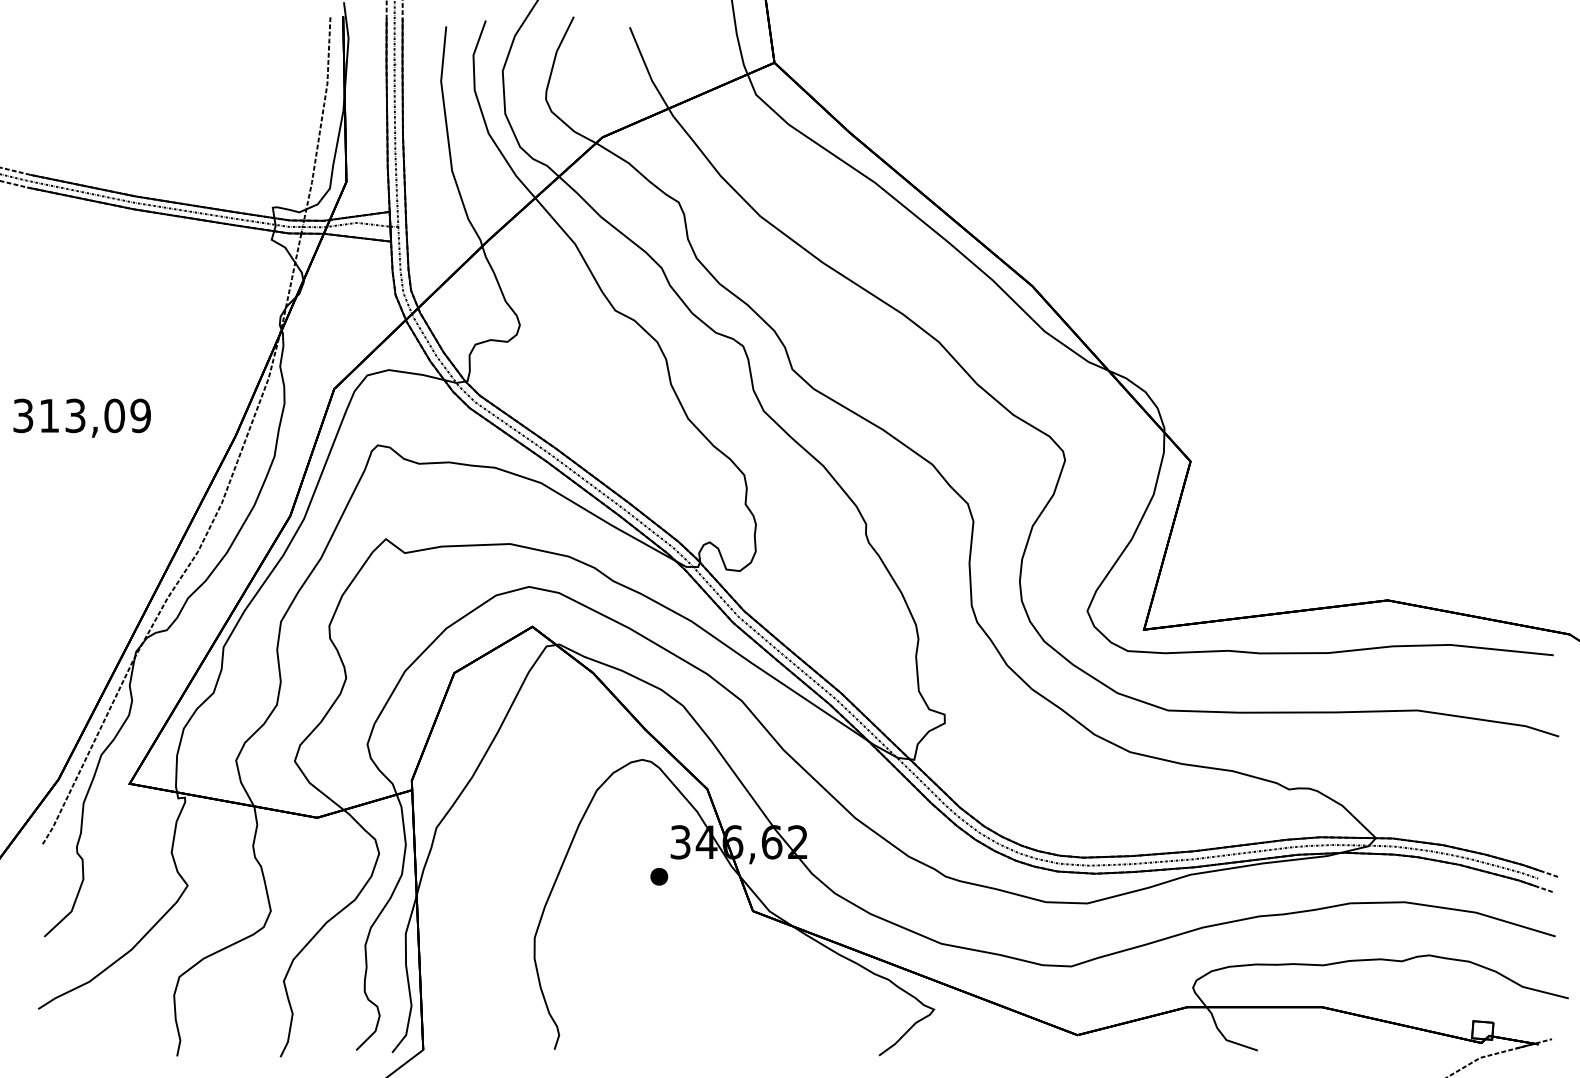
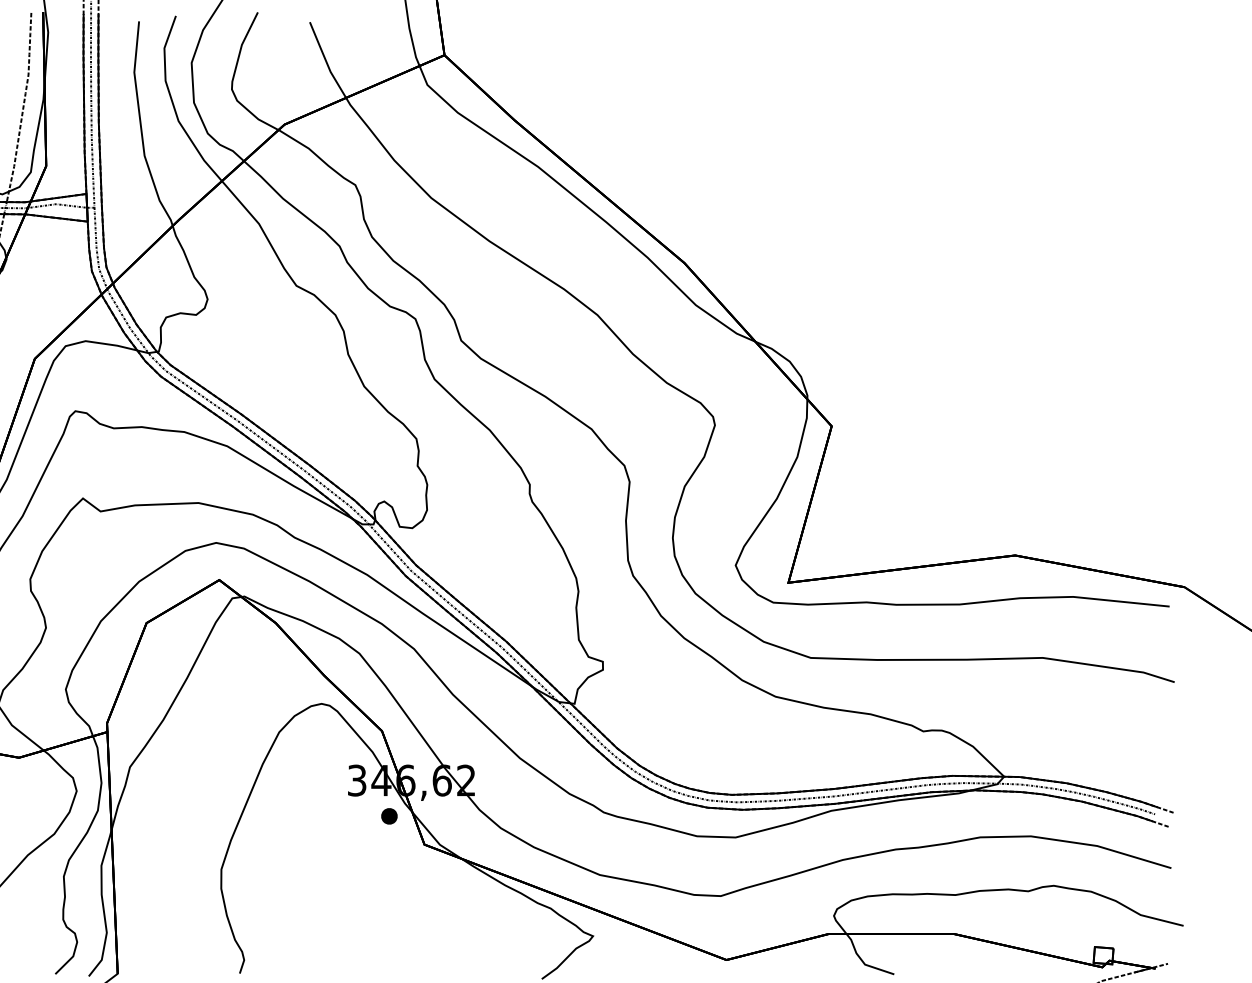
part: (659, 876) -> (389, 816), moved

